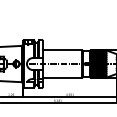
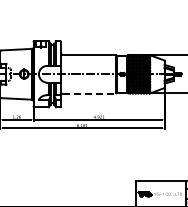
line: (63, 77) -> (89, 93), solid -> dashed

